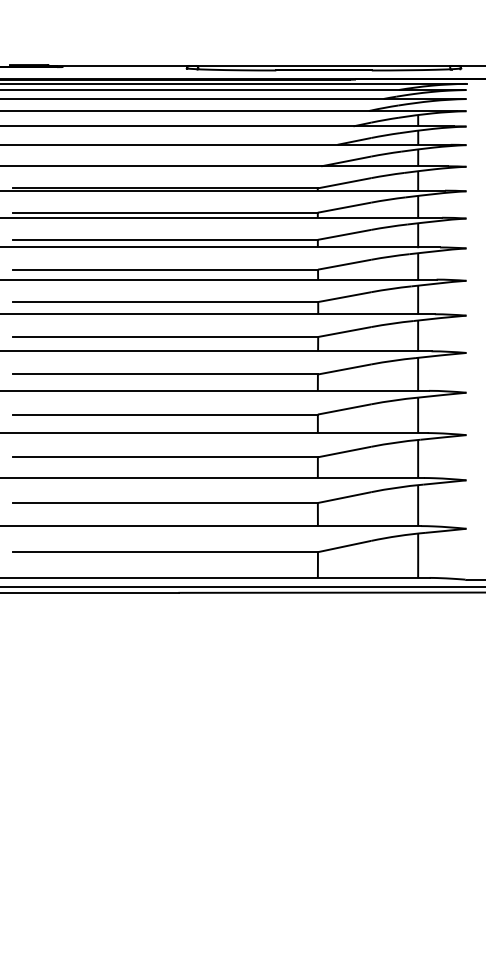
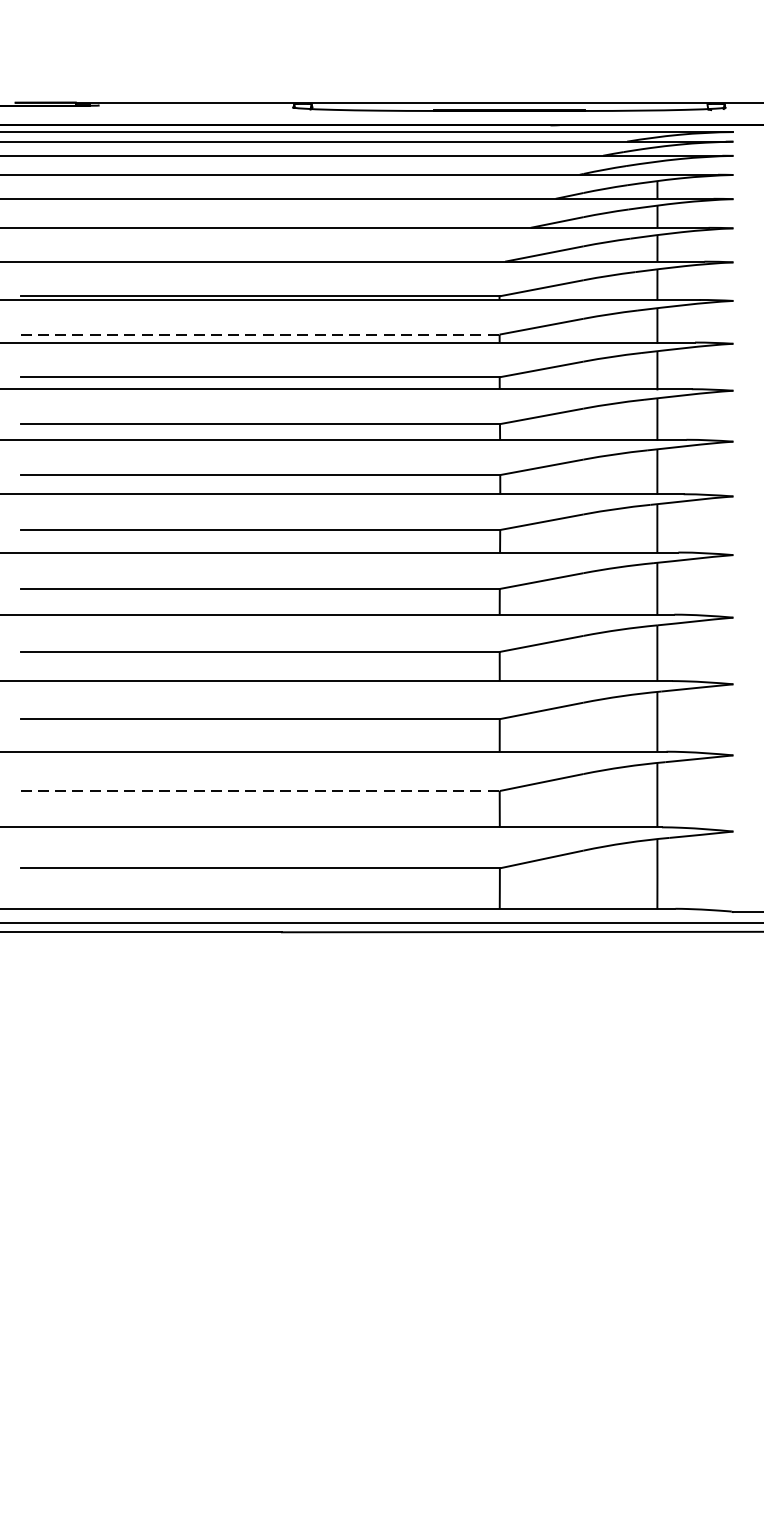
line: (165, 212) -> (260, 334), solid -> dashed
line: (166, 503) -> (261, 791), solid -> dashed

